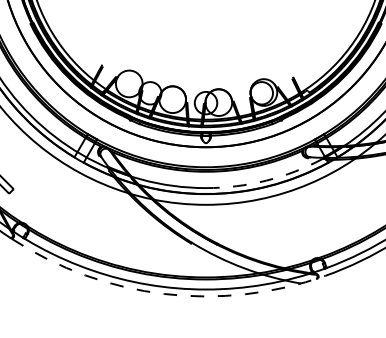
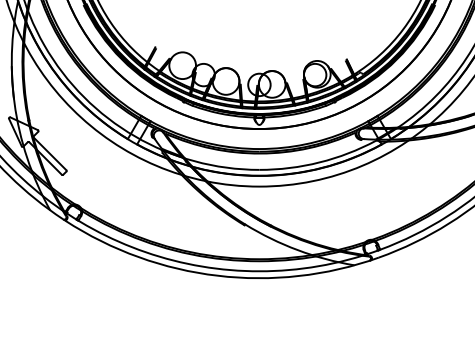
arc: (266, 180) -> (319, 162), dashed -> solid
arc: (164, 293) -> (217, 275), dashed -> solid

